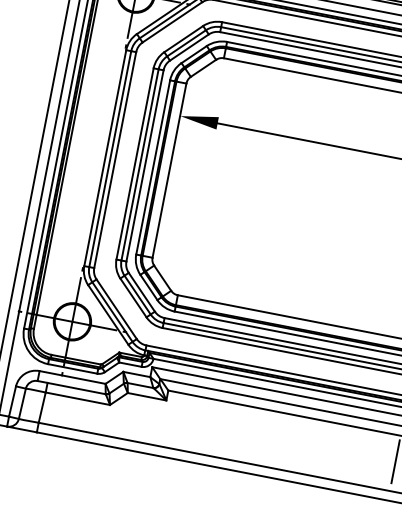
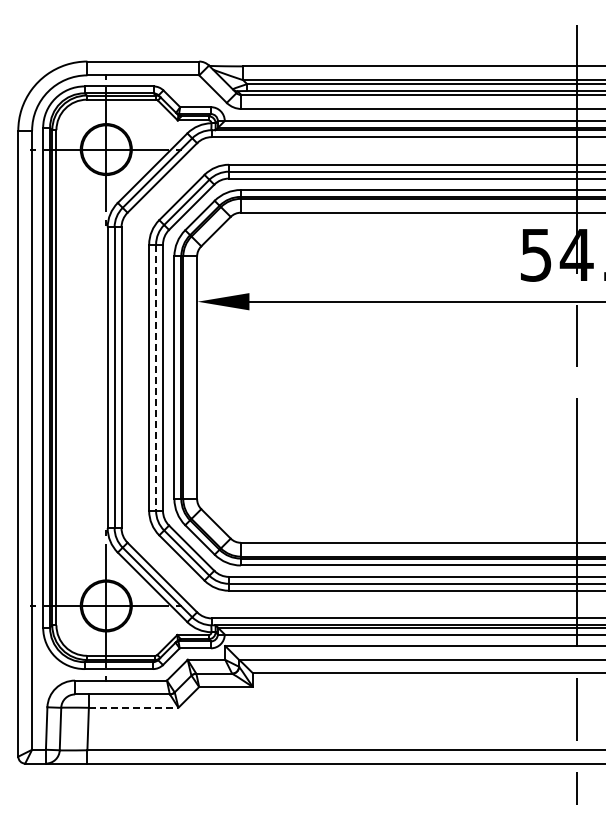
line: (140, 165) -> (156, 378), solid -> dashed
line: (77, 398) -> (133, 707), solid -> dashed

